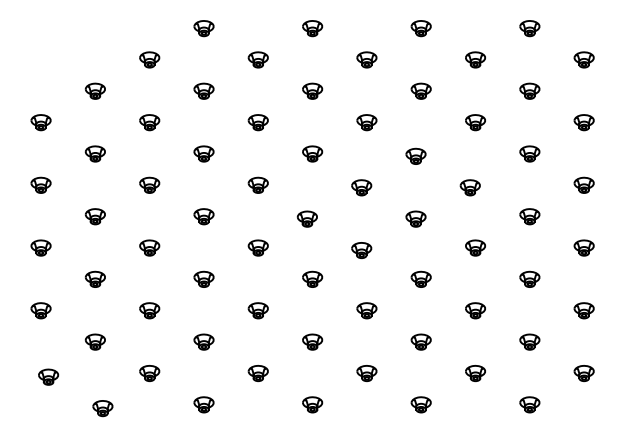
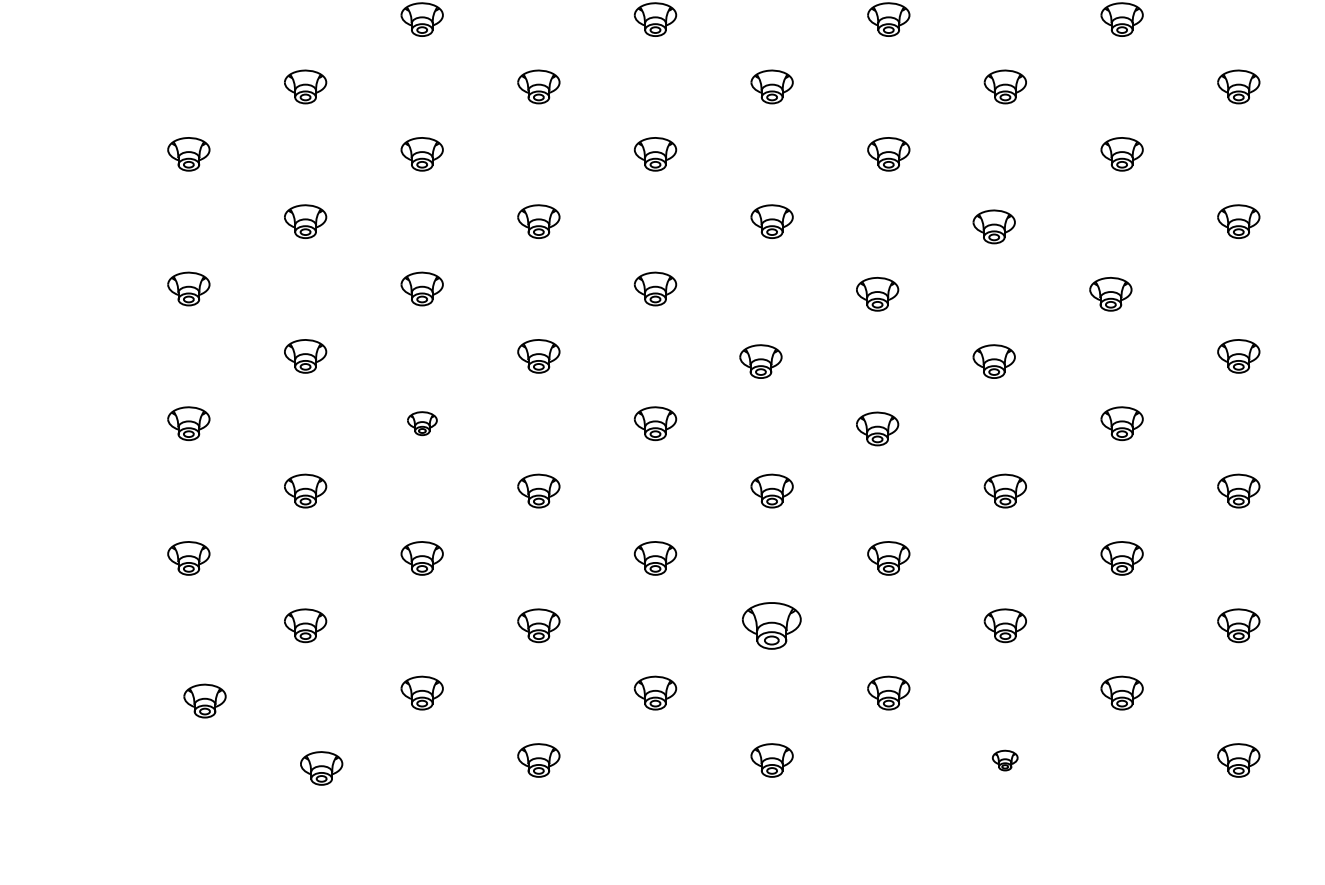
part: (149, 247) -> (421, 422), size x0.7
part: (312, 341) -> (771, 624), size x1.4
part: (420, 404) -> (1003, 759), size x0.6

